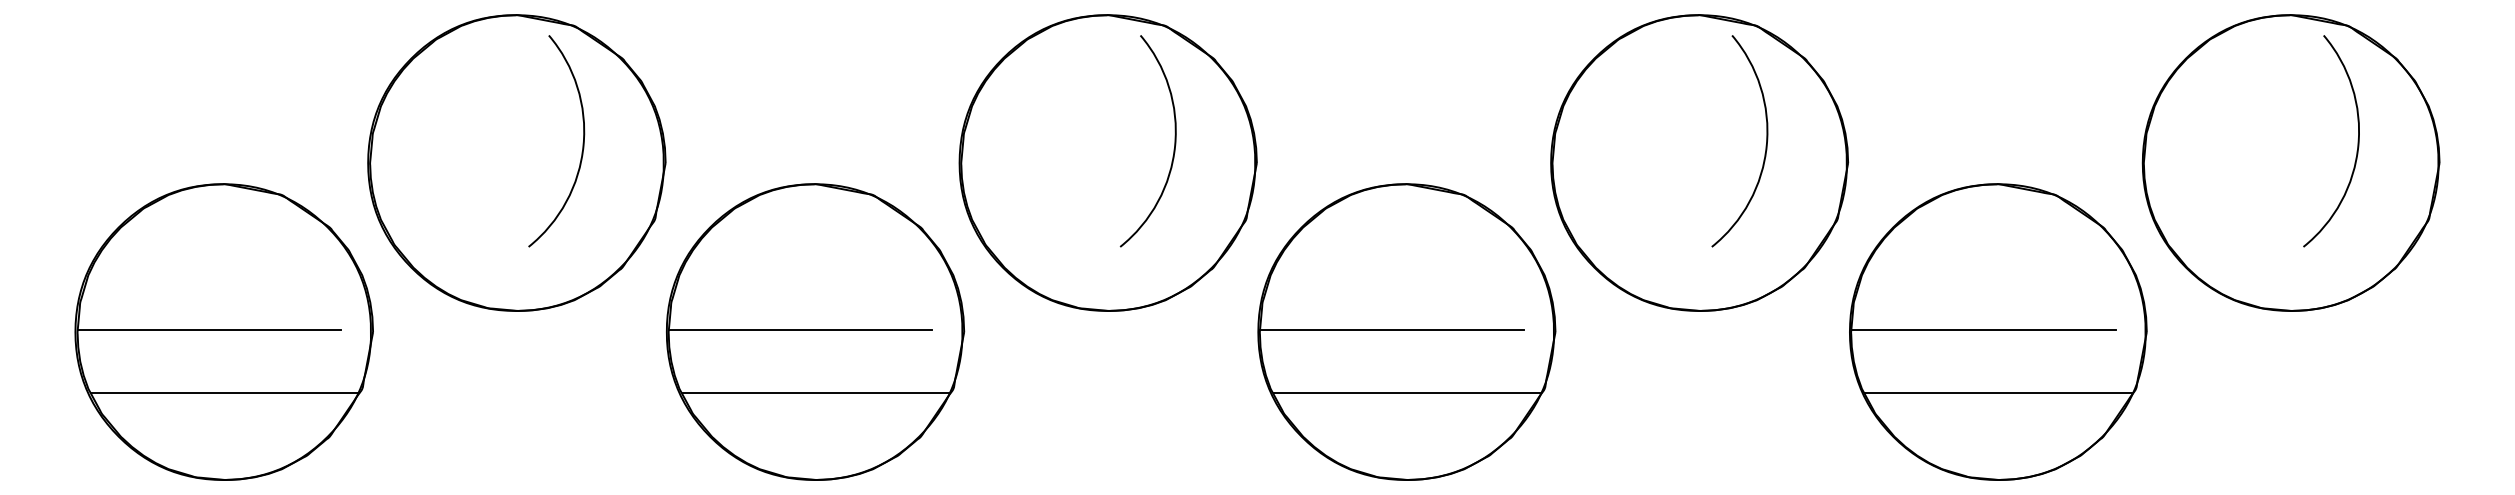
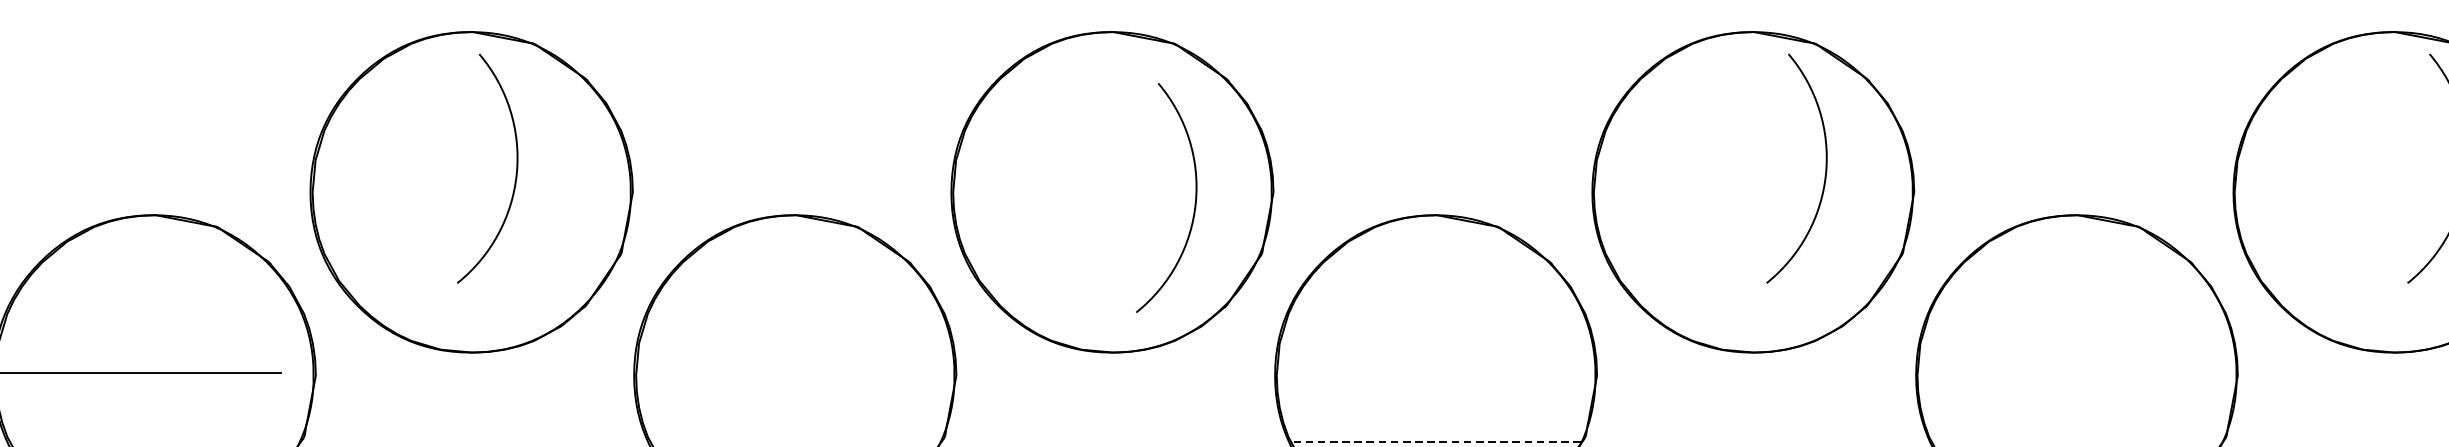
arc: (1174, 141) -> (1195, 198), moved
arc: (582, 142) -> (515, 170), moved
line: (800, 330) -> (779, 373), removed
line: (1391, 330) -> (1419, 373), removed
line: (1983, 330) -> (2060, 373), removed
line: (224, 393) -> (154, 442), removed
line: (815, 393) -> (795, 442), removed
line: (1406, 393) -> (1435, 442), solid -> dashed
line: (1998, 393) -> (2077, 442), removed

